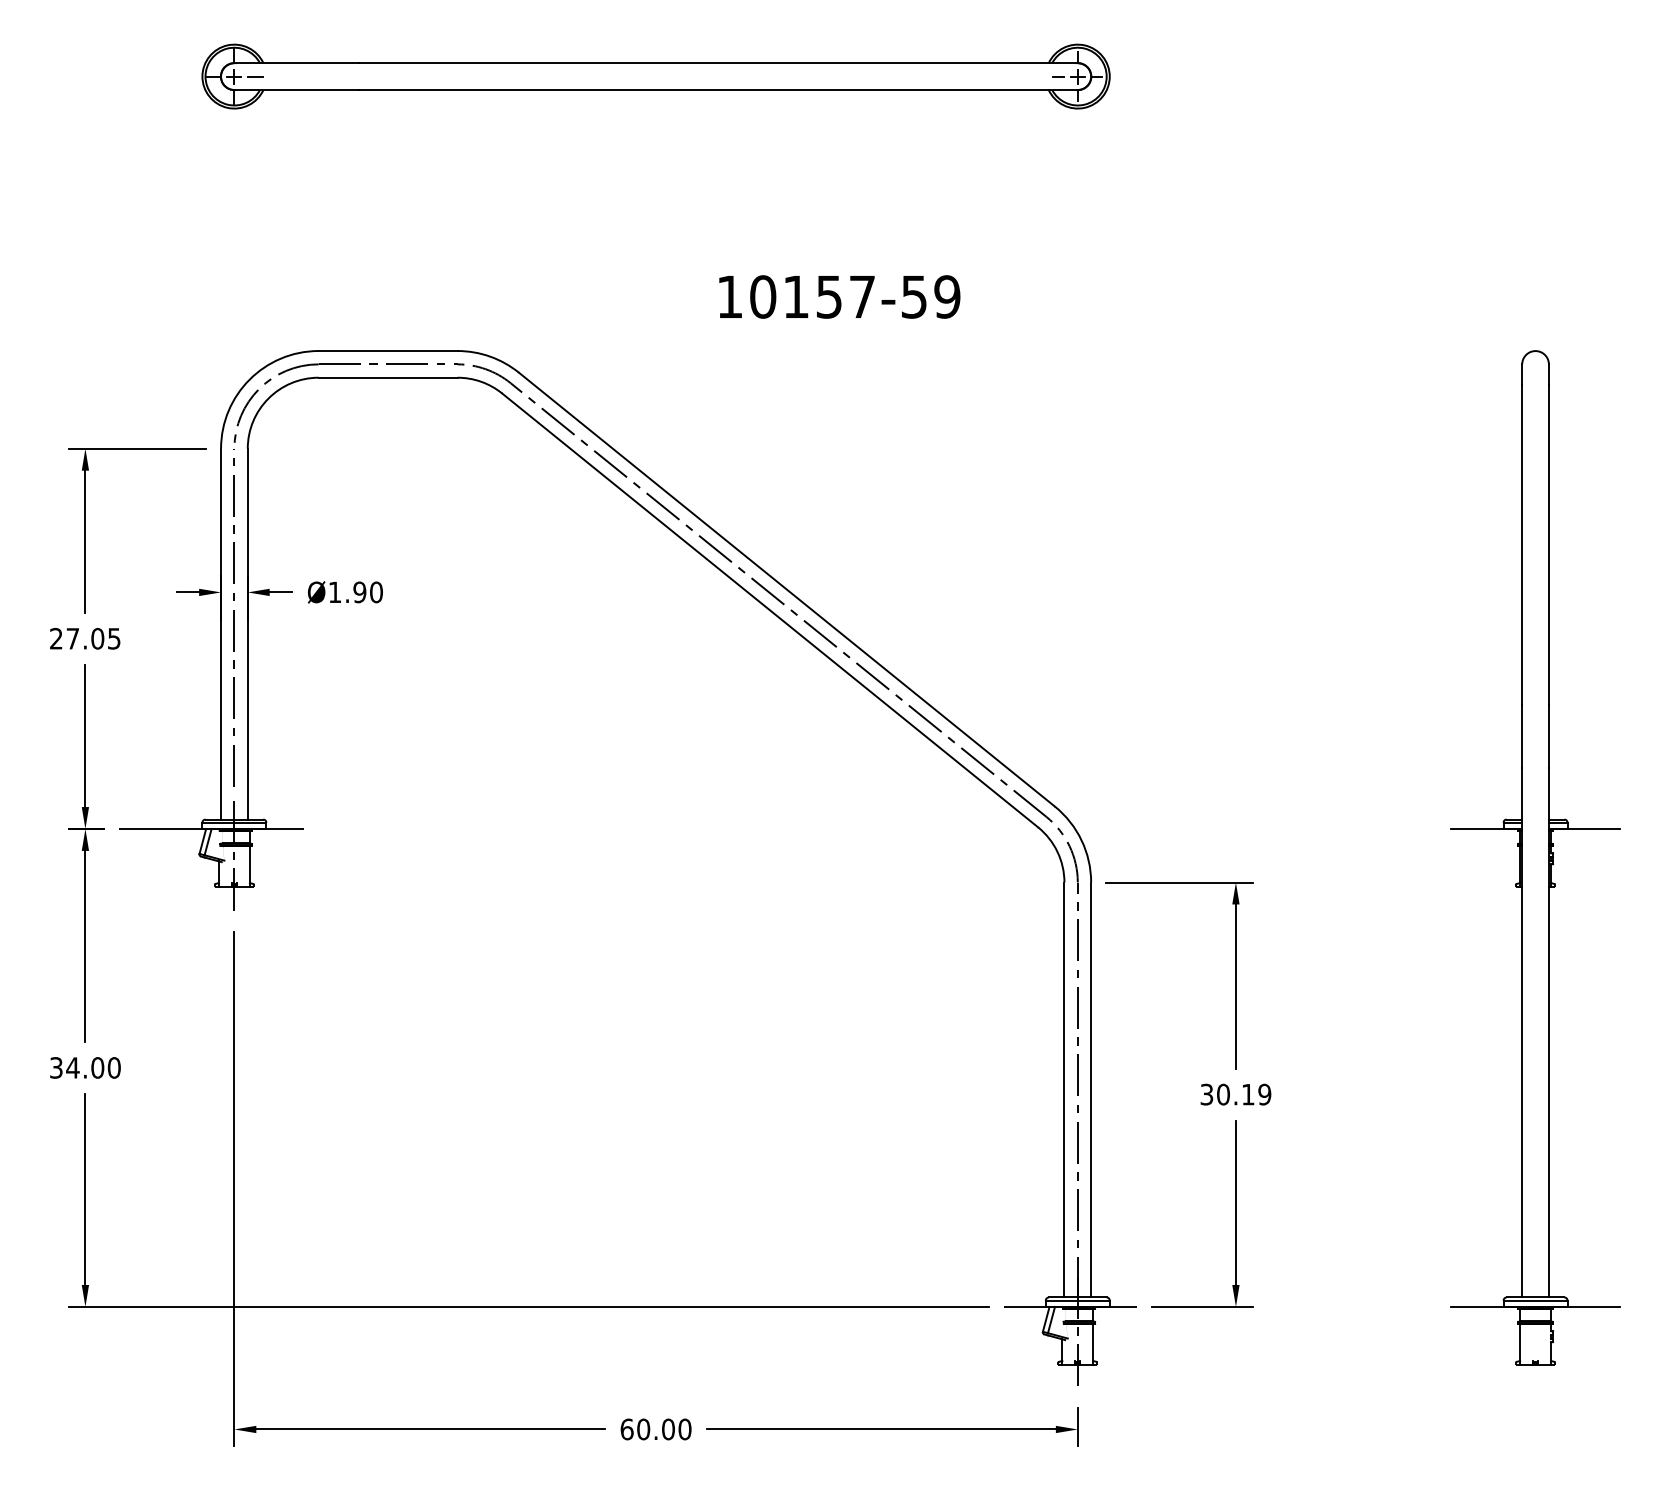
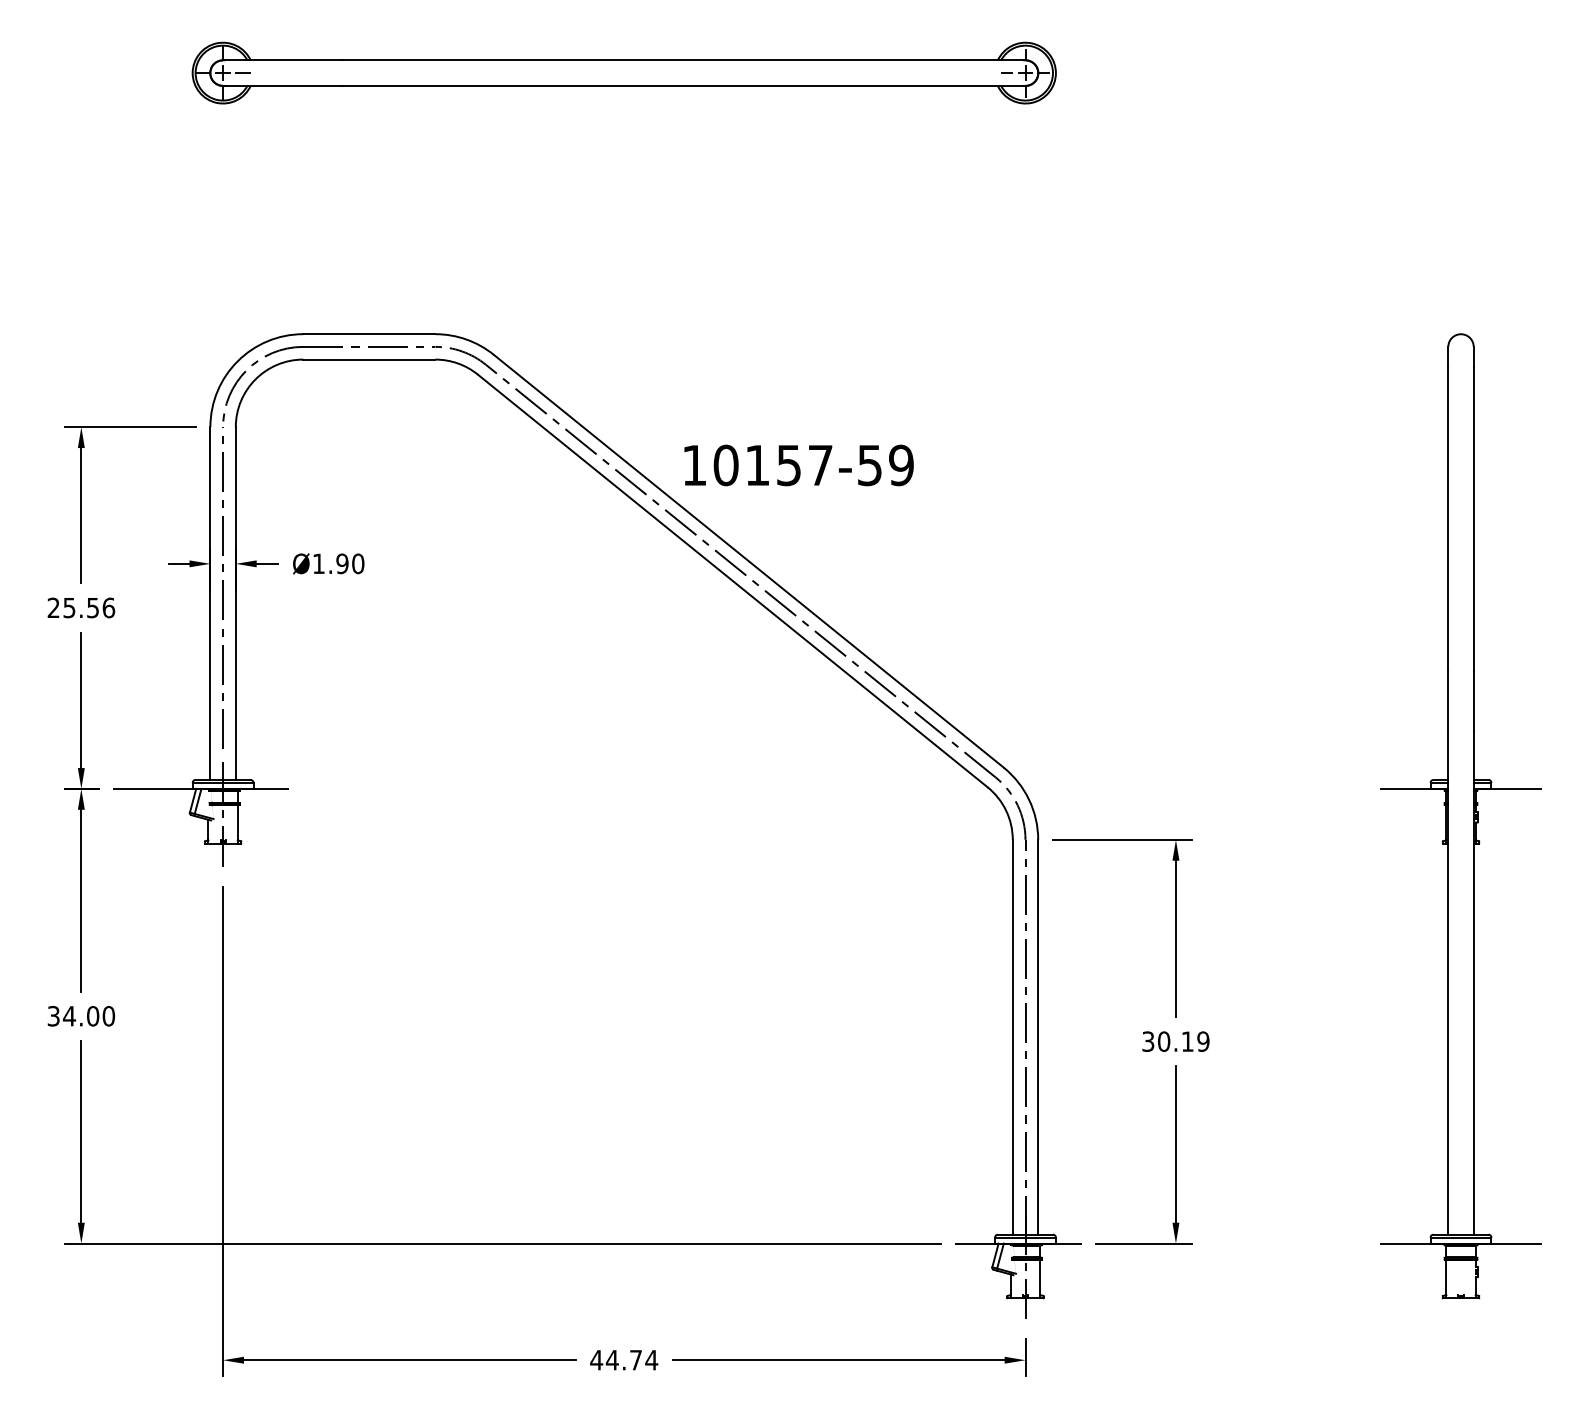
text: (839, 296) -> (798, 464), moved
text: (93, 638) -> (89, 607), 27.05 -> 25.56
text: (655, 1429) -> (623, 1360), 60.00 -> 44.74

